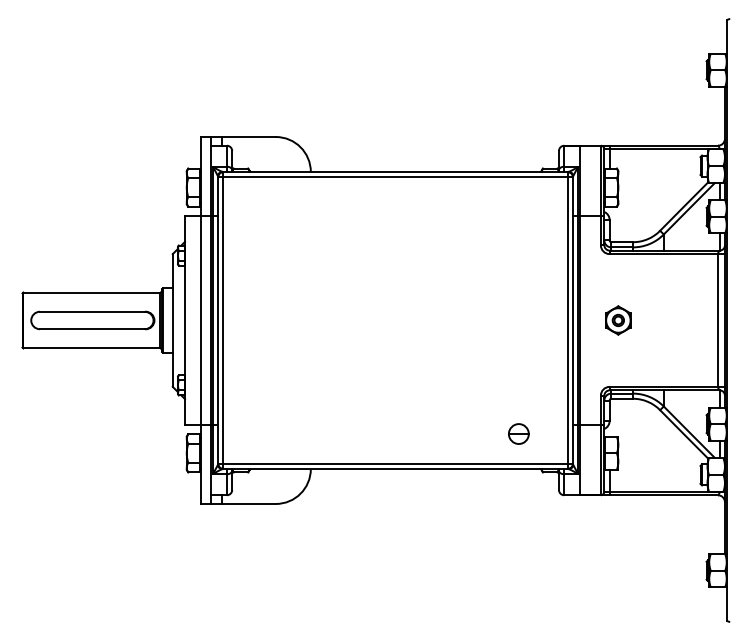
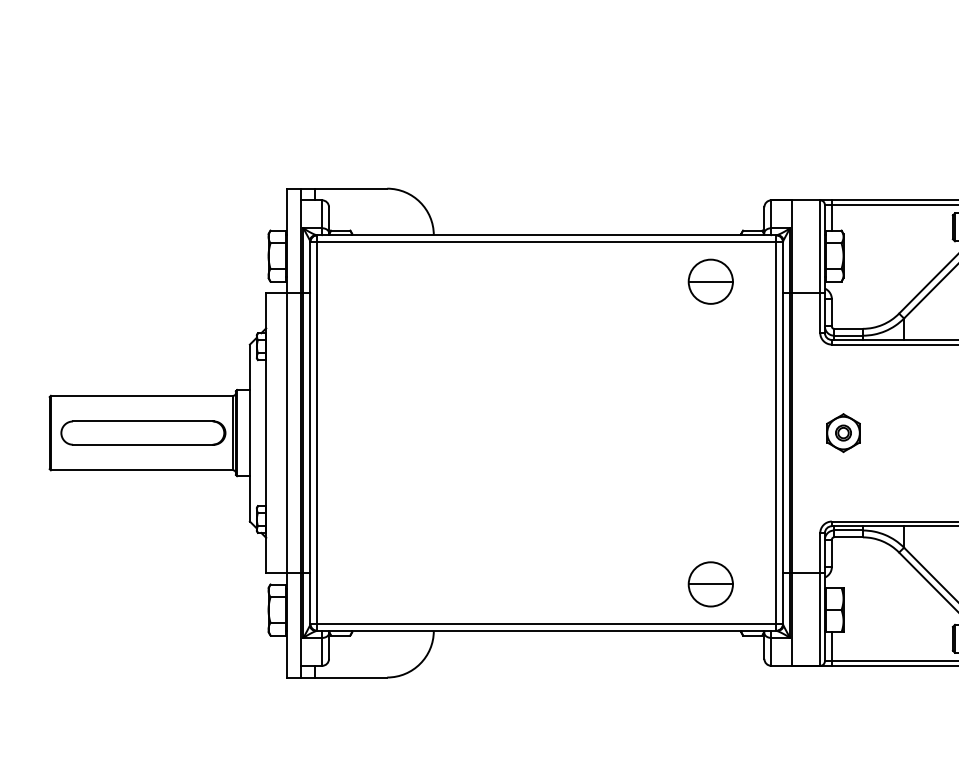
part: (518, 206) -> (710, 281), added
part: (518, 433) -> (710, 583), size x1.67

